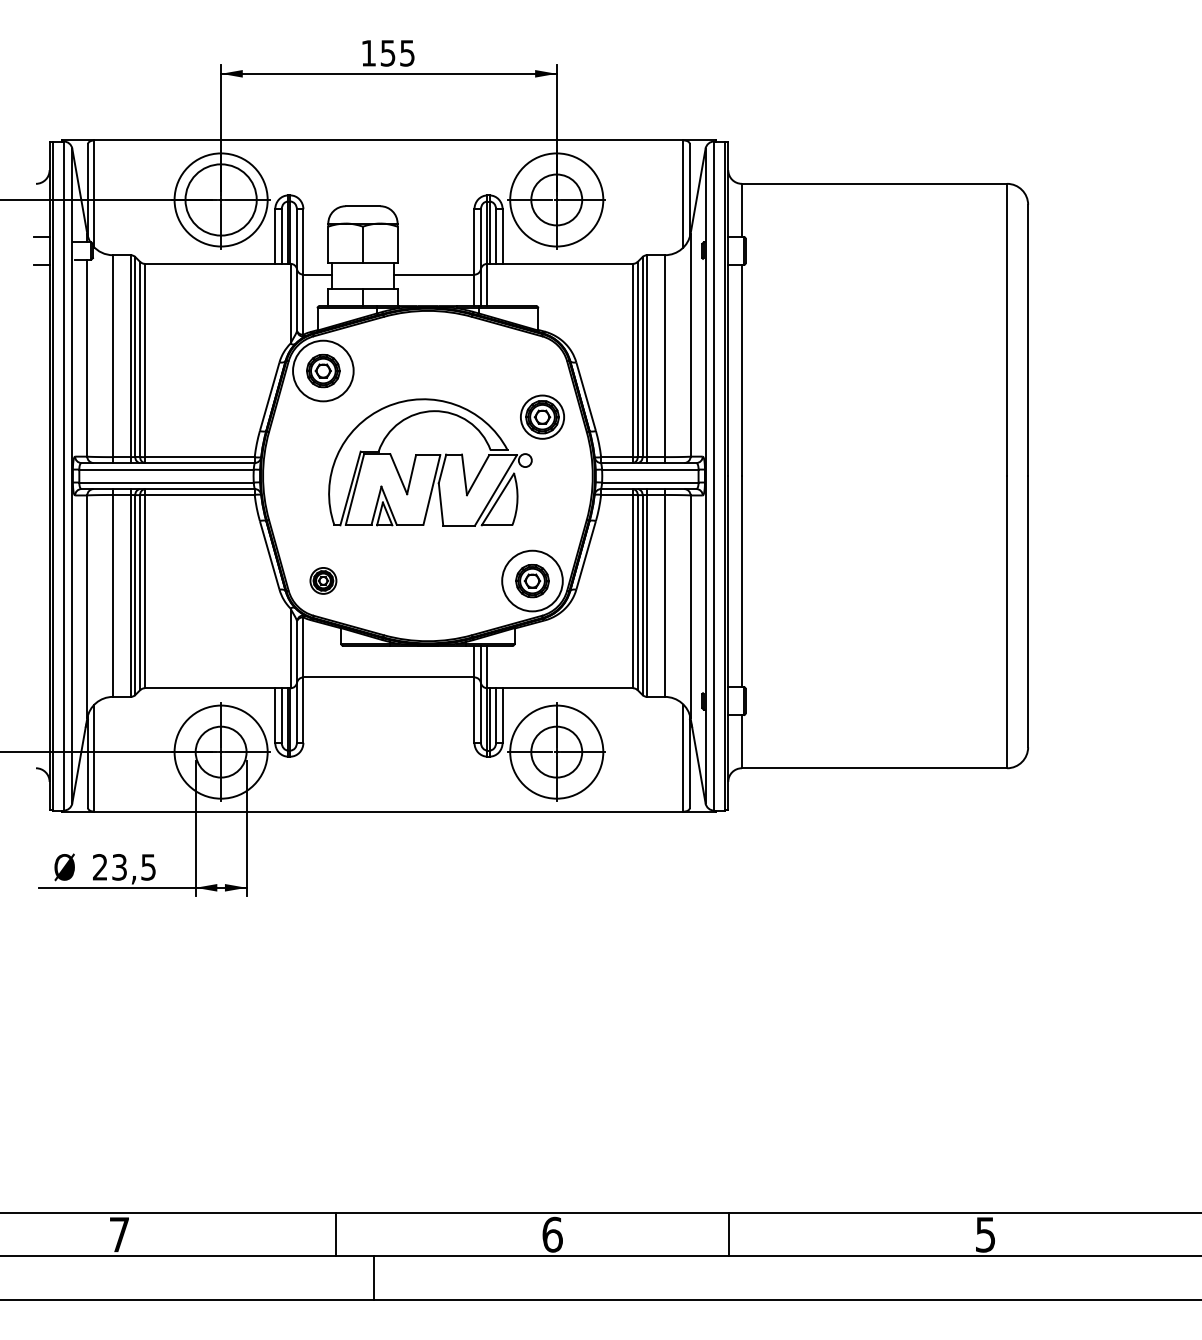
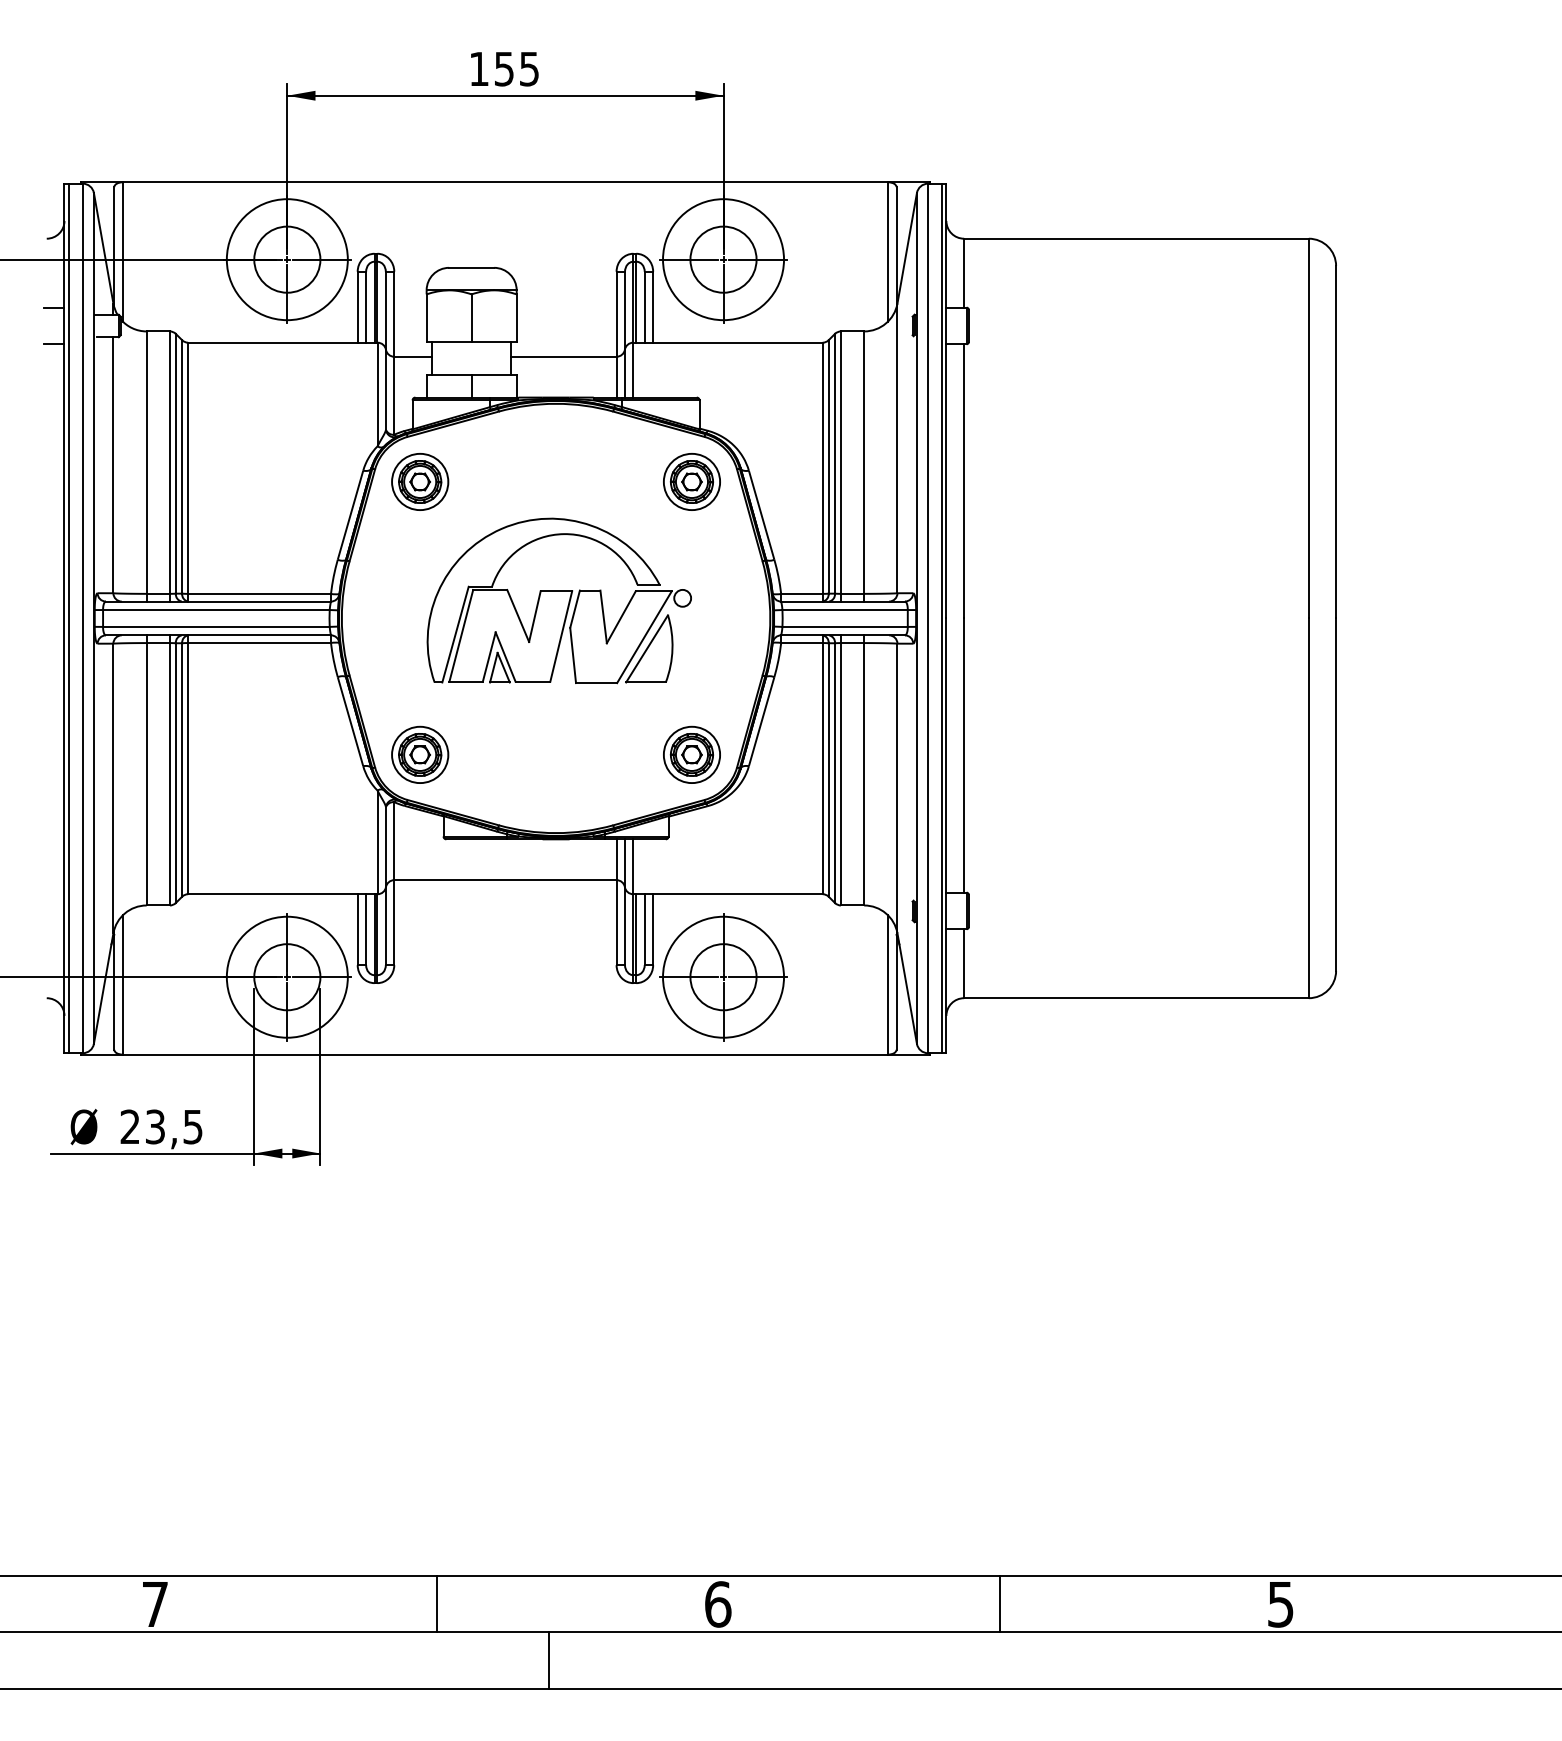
circle: (221, 199) -> (287, 259), size x0.71
circle: (323, 370) -> (420, 481), size x0.71
part: (542, 416) -> (691, 481), moved
part: (323, 580) -> (420, 754), size x1.67
circle: (532, 580) -> (691, 754), size x0.71
line: (728, 1234) -> (999, 1604), moved
line: (373, 1277) -> (549, 1660), moved

